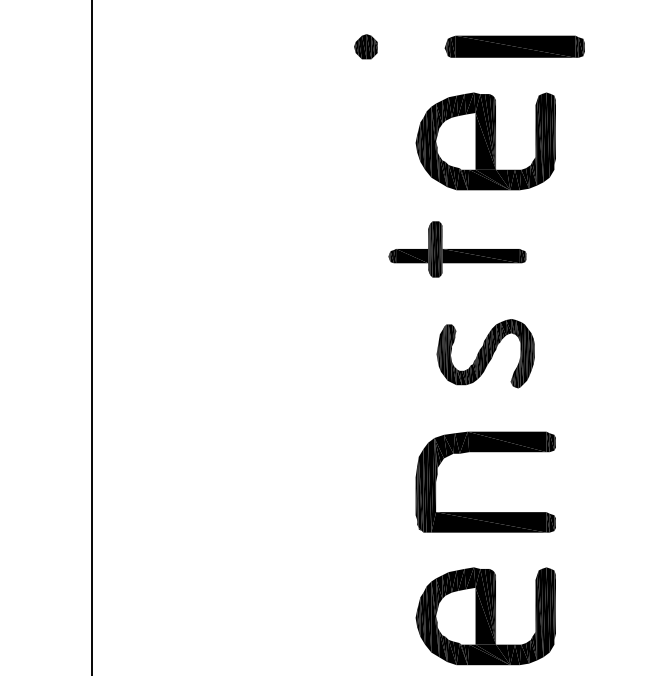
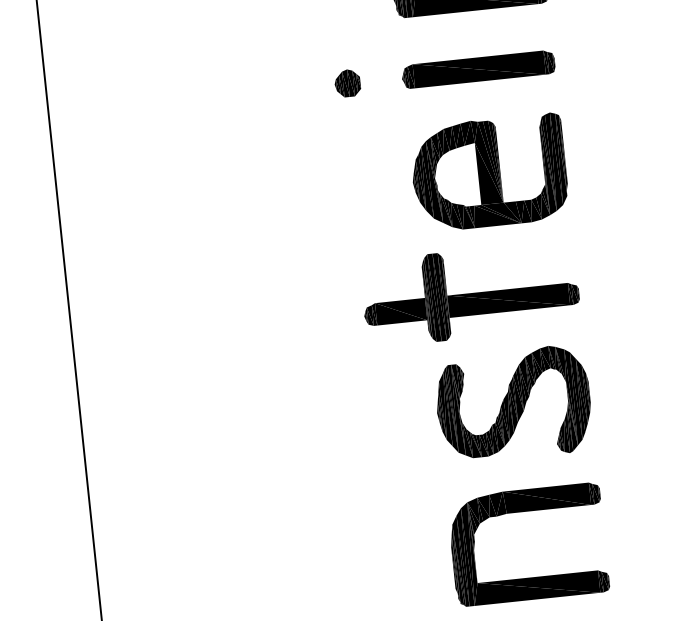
part: (514, 46) -> (478, 69), moved
part: (457, 249) -> (470, 294), size x1.43
part: (485, 353) -> (513, 404), size x1.43

